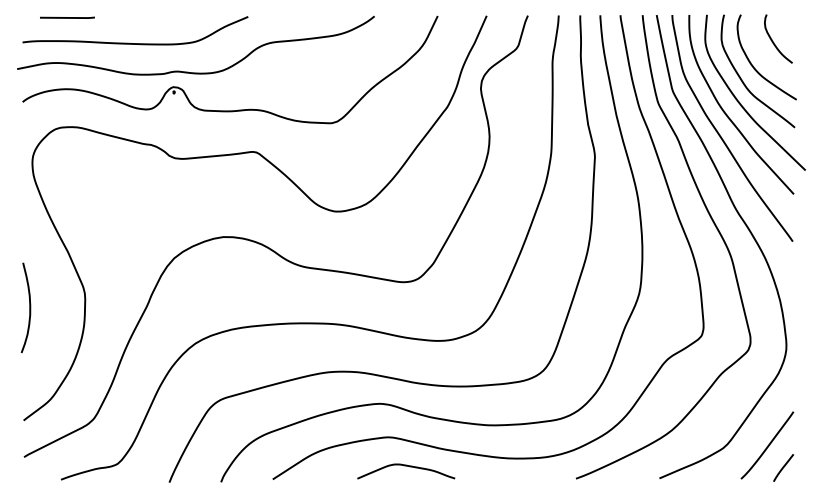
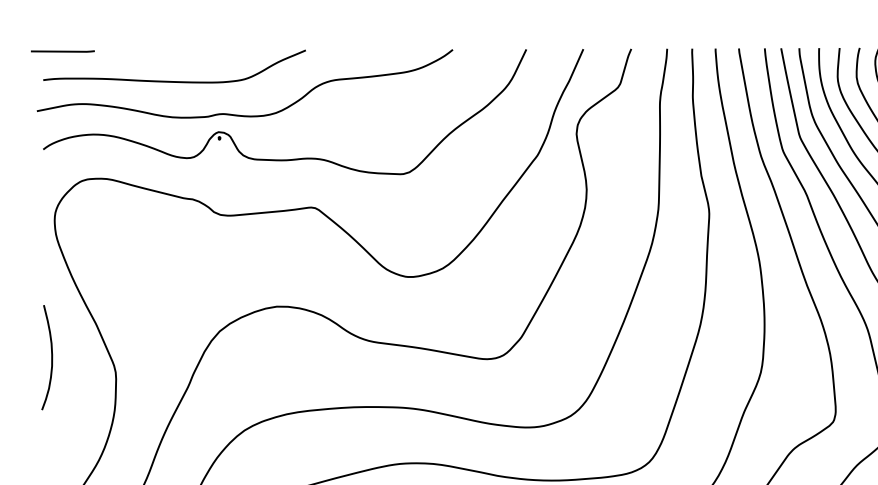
line: (67, 17) -> (62, 51), moved
curve: (29, 307) -> (51, 357), moved

